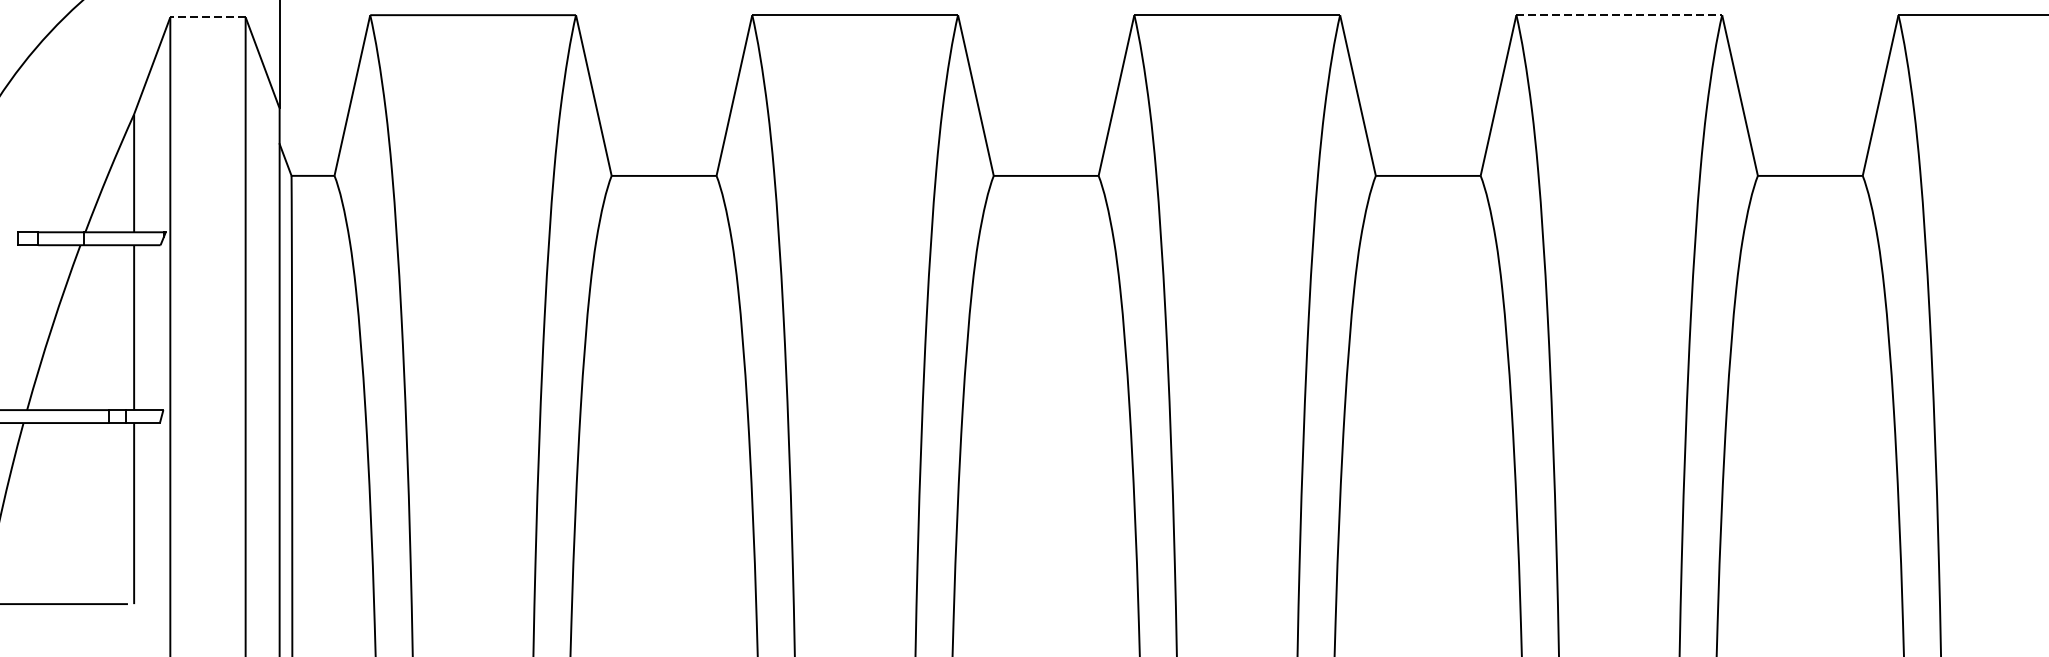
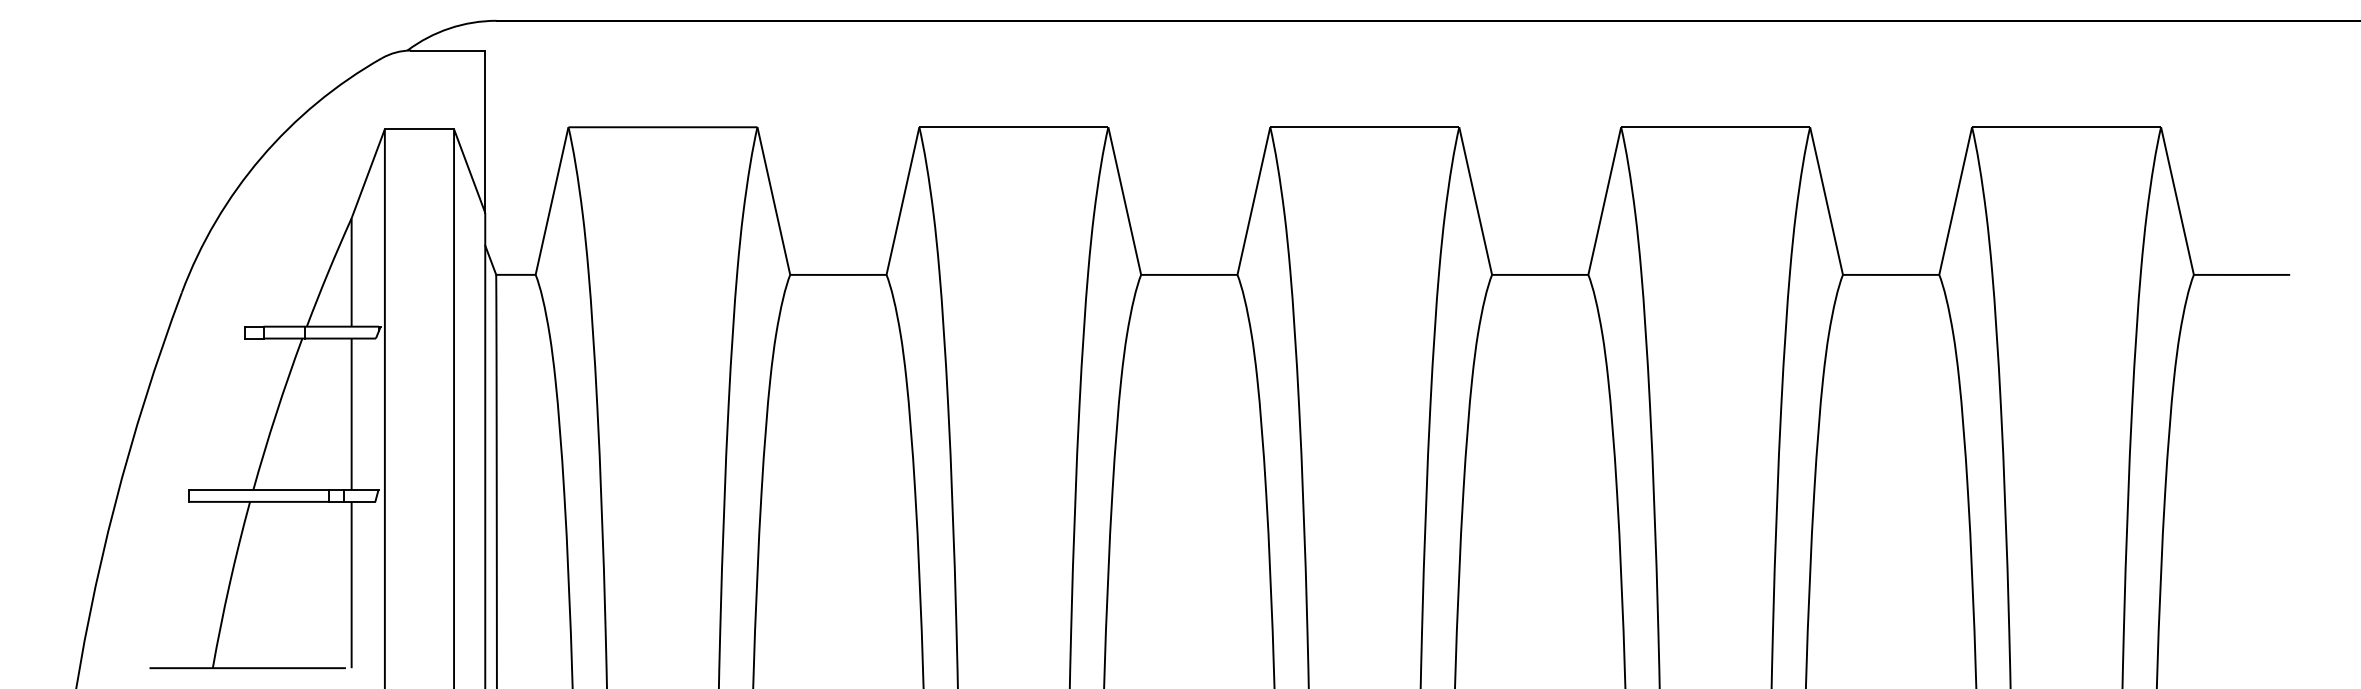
line: (1619, 15) -> (1715, 127), dashed -> solid
line: (208, 17) -> (419, 129), dashed -> solid

